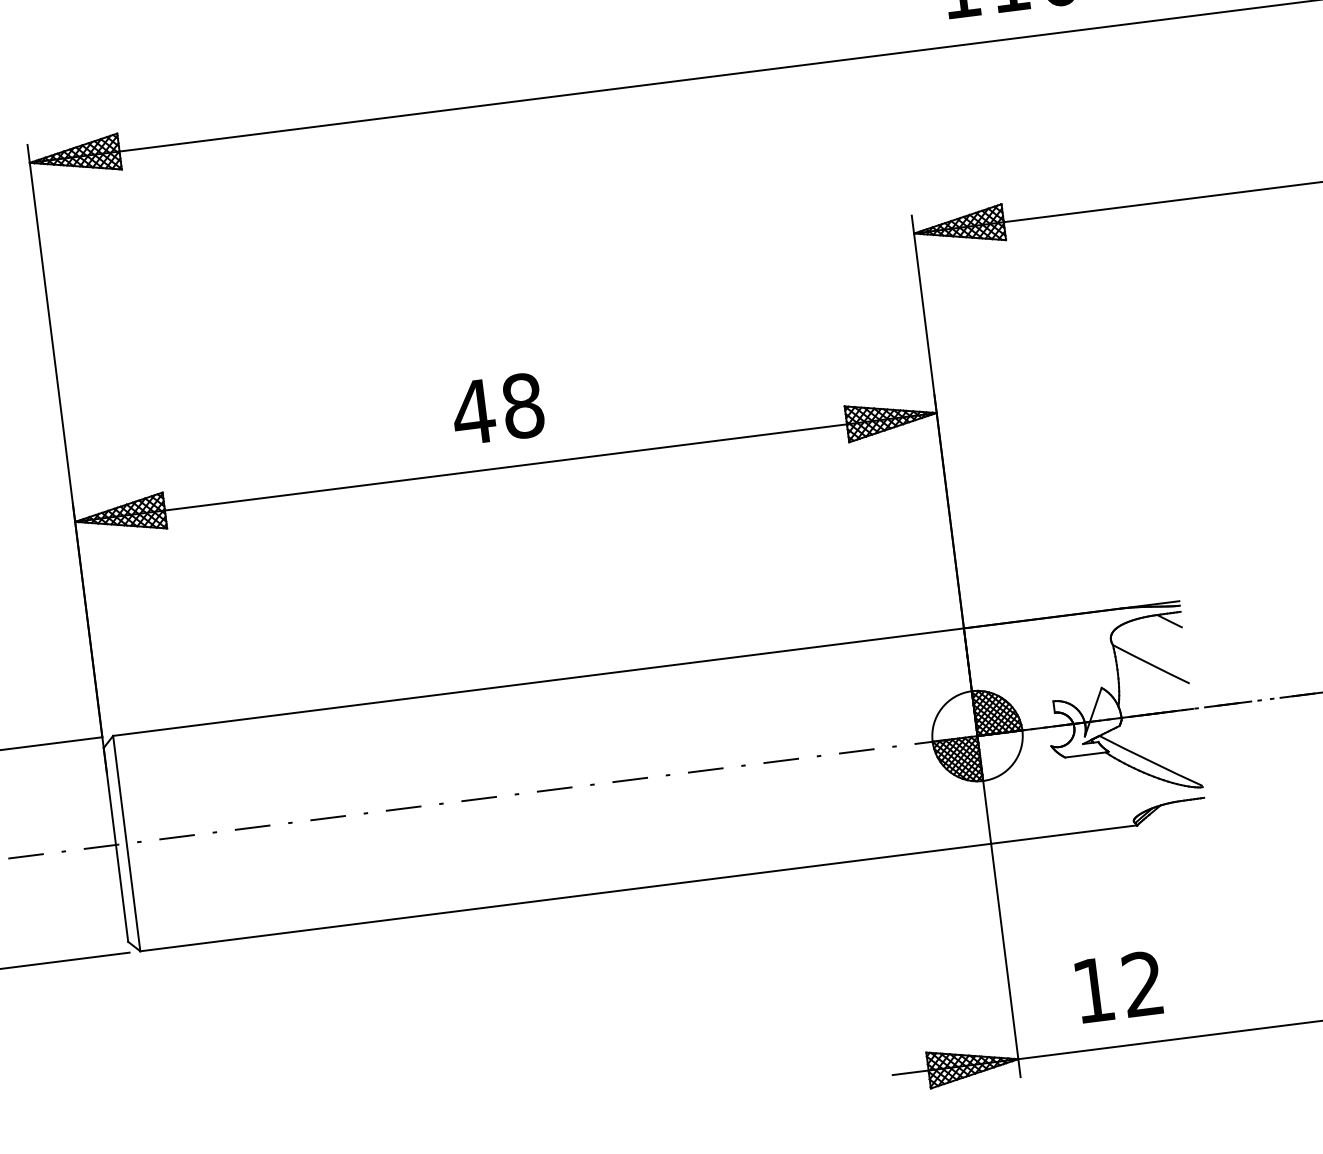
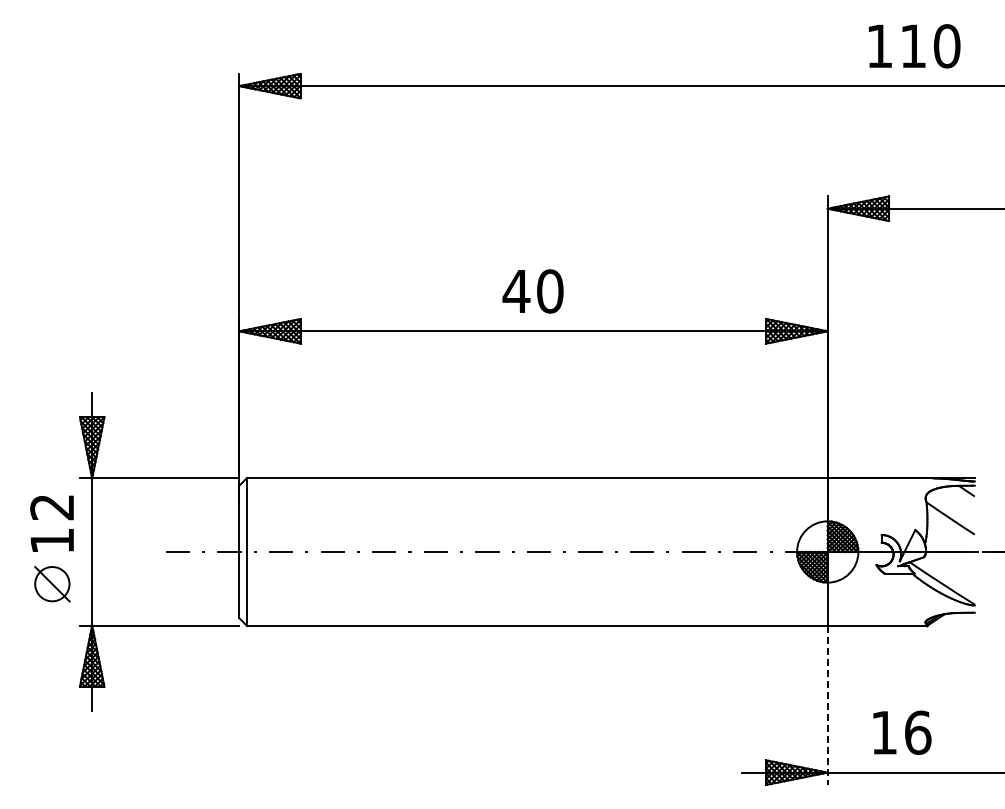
text: (523, 406) -> (550, 291), 48 -> 40
line: (1005, 960) -> (827, 705), solid -> dashed
text: (1143, 983) -> (918, 732), 12 -> 16

